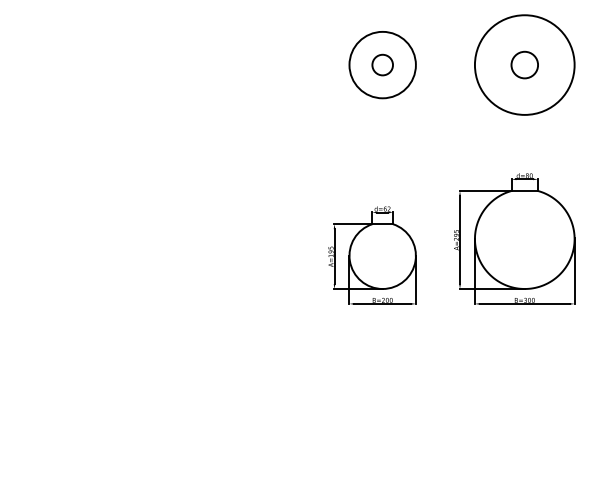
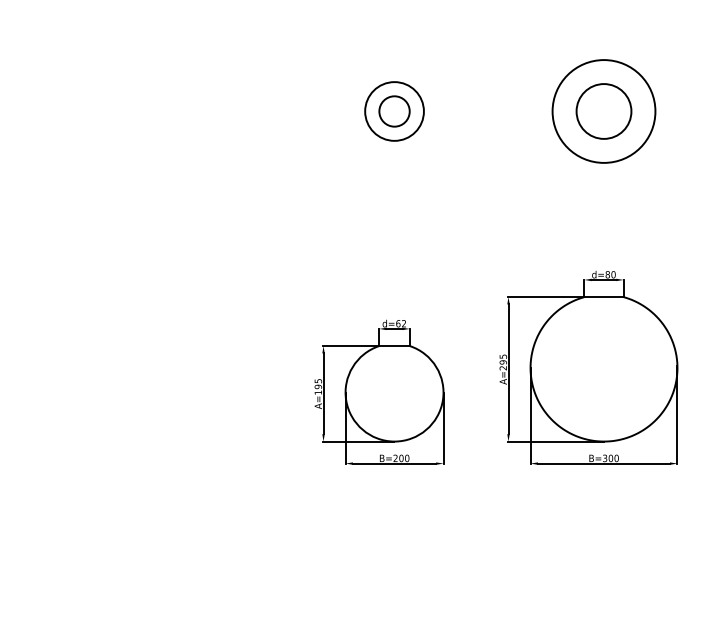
circle: (382, 64) -> (394, 110), size x0.6
circle: (524, 64) -> (603, 110), size x0.7
circle: (524, 64) -> (603, 110), size x1.4

